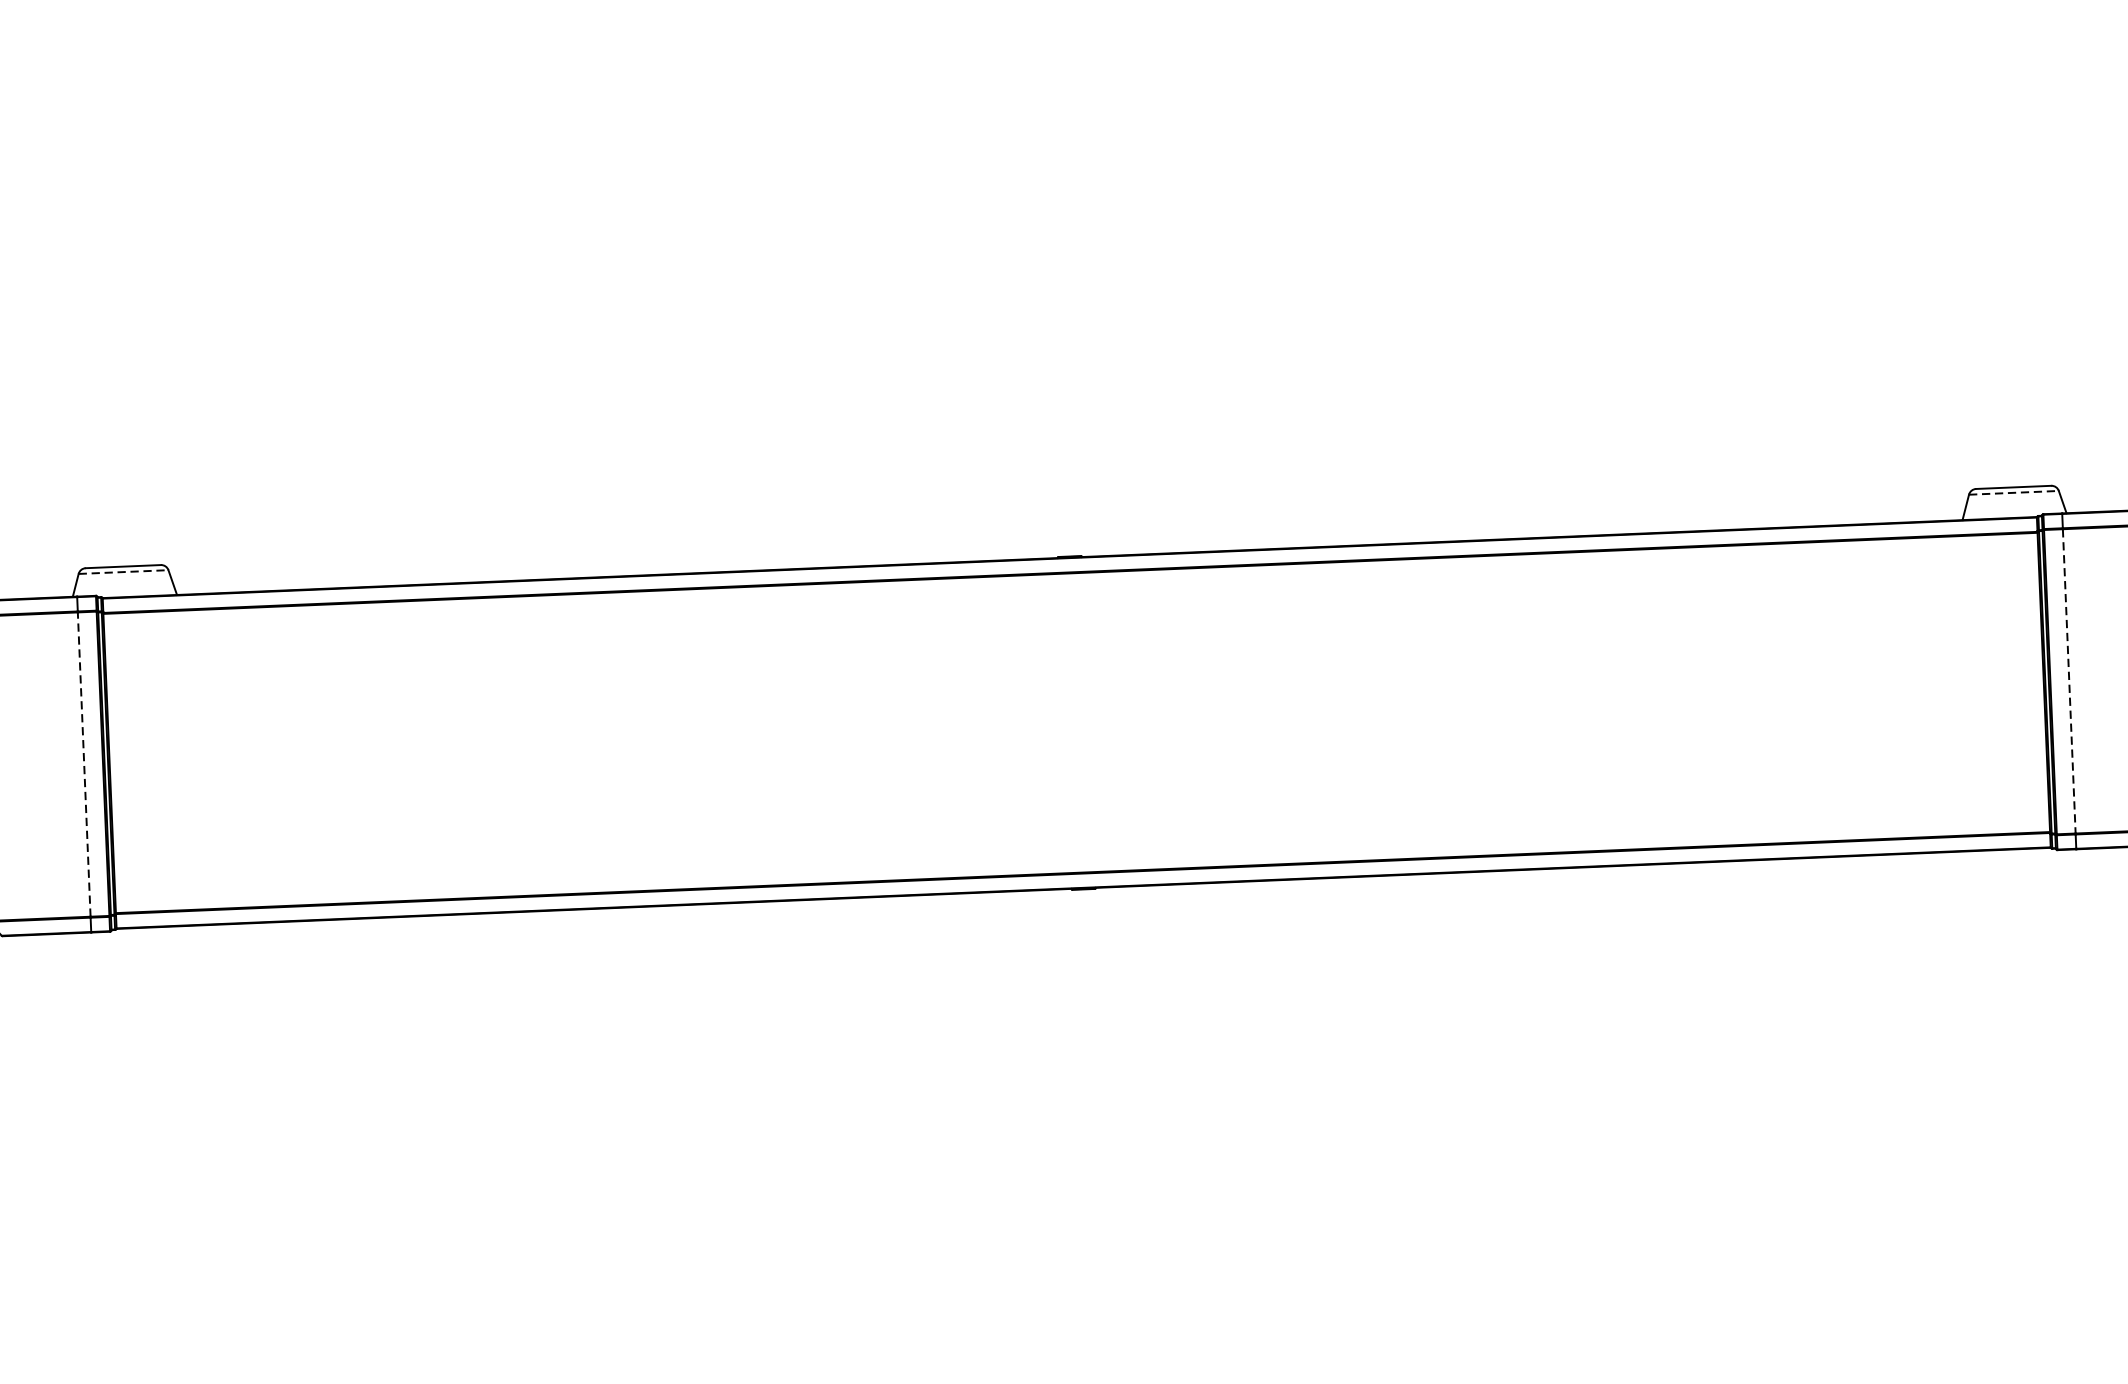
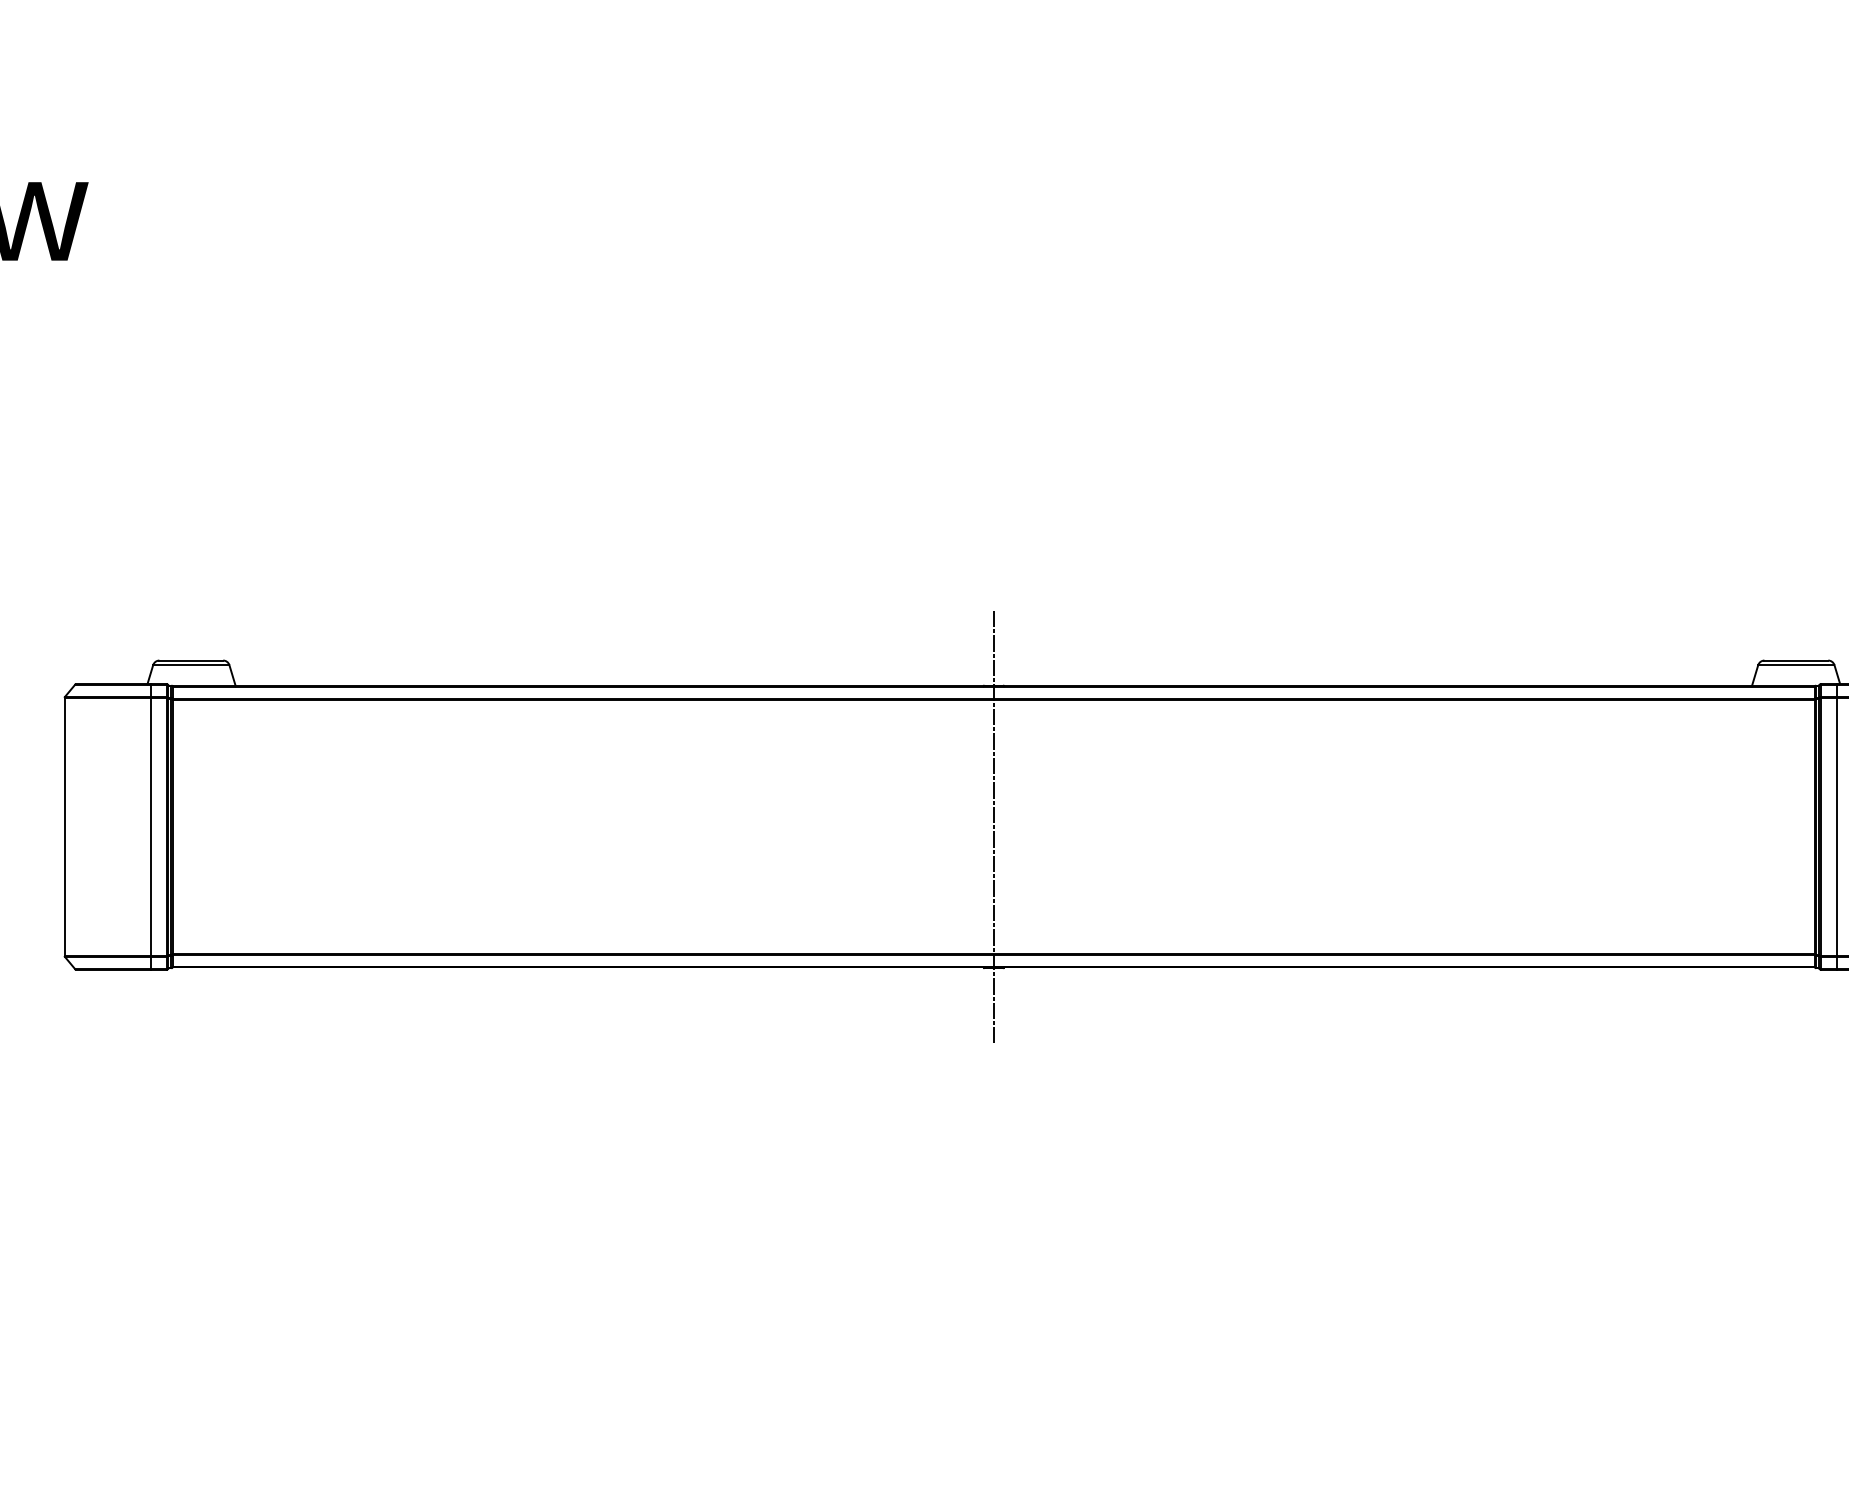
line: (2014, 493) -> (1796, 665), dashed -> solid
line: (123, 572) -> (191, 665), dashed -> solid
line: (2069, 682) -> (1836, 827), dashed -> solid
line: (1076, 722) -> (993, 826), added
line: (84, 764) -> (151, 826), dashed -> solid

